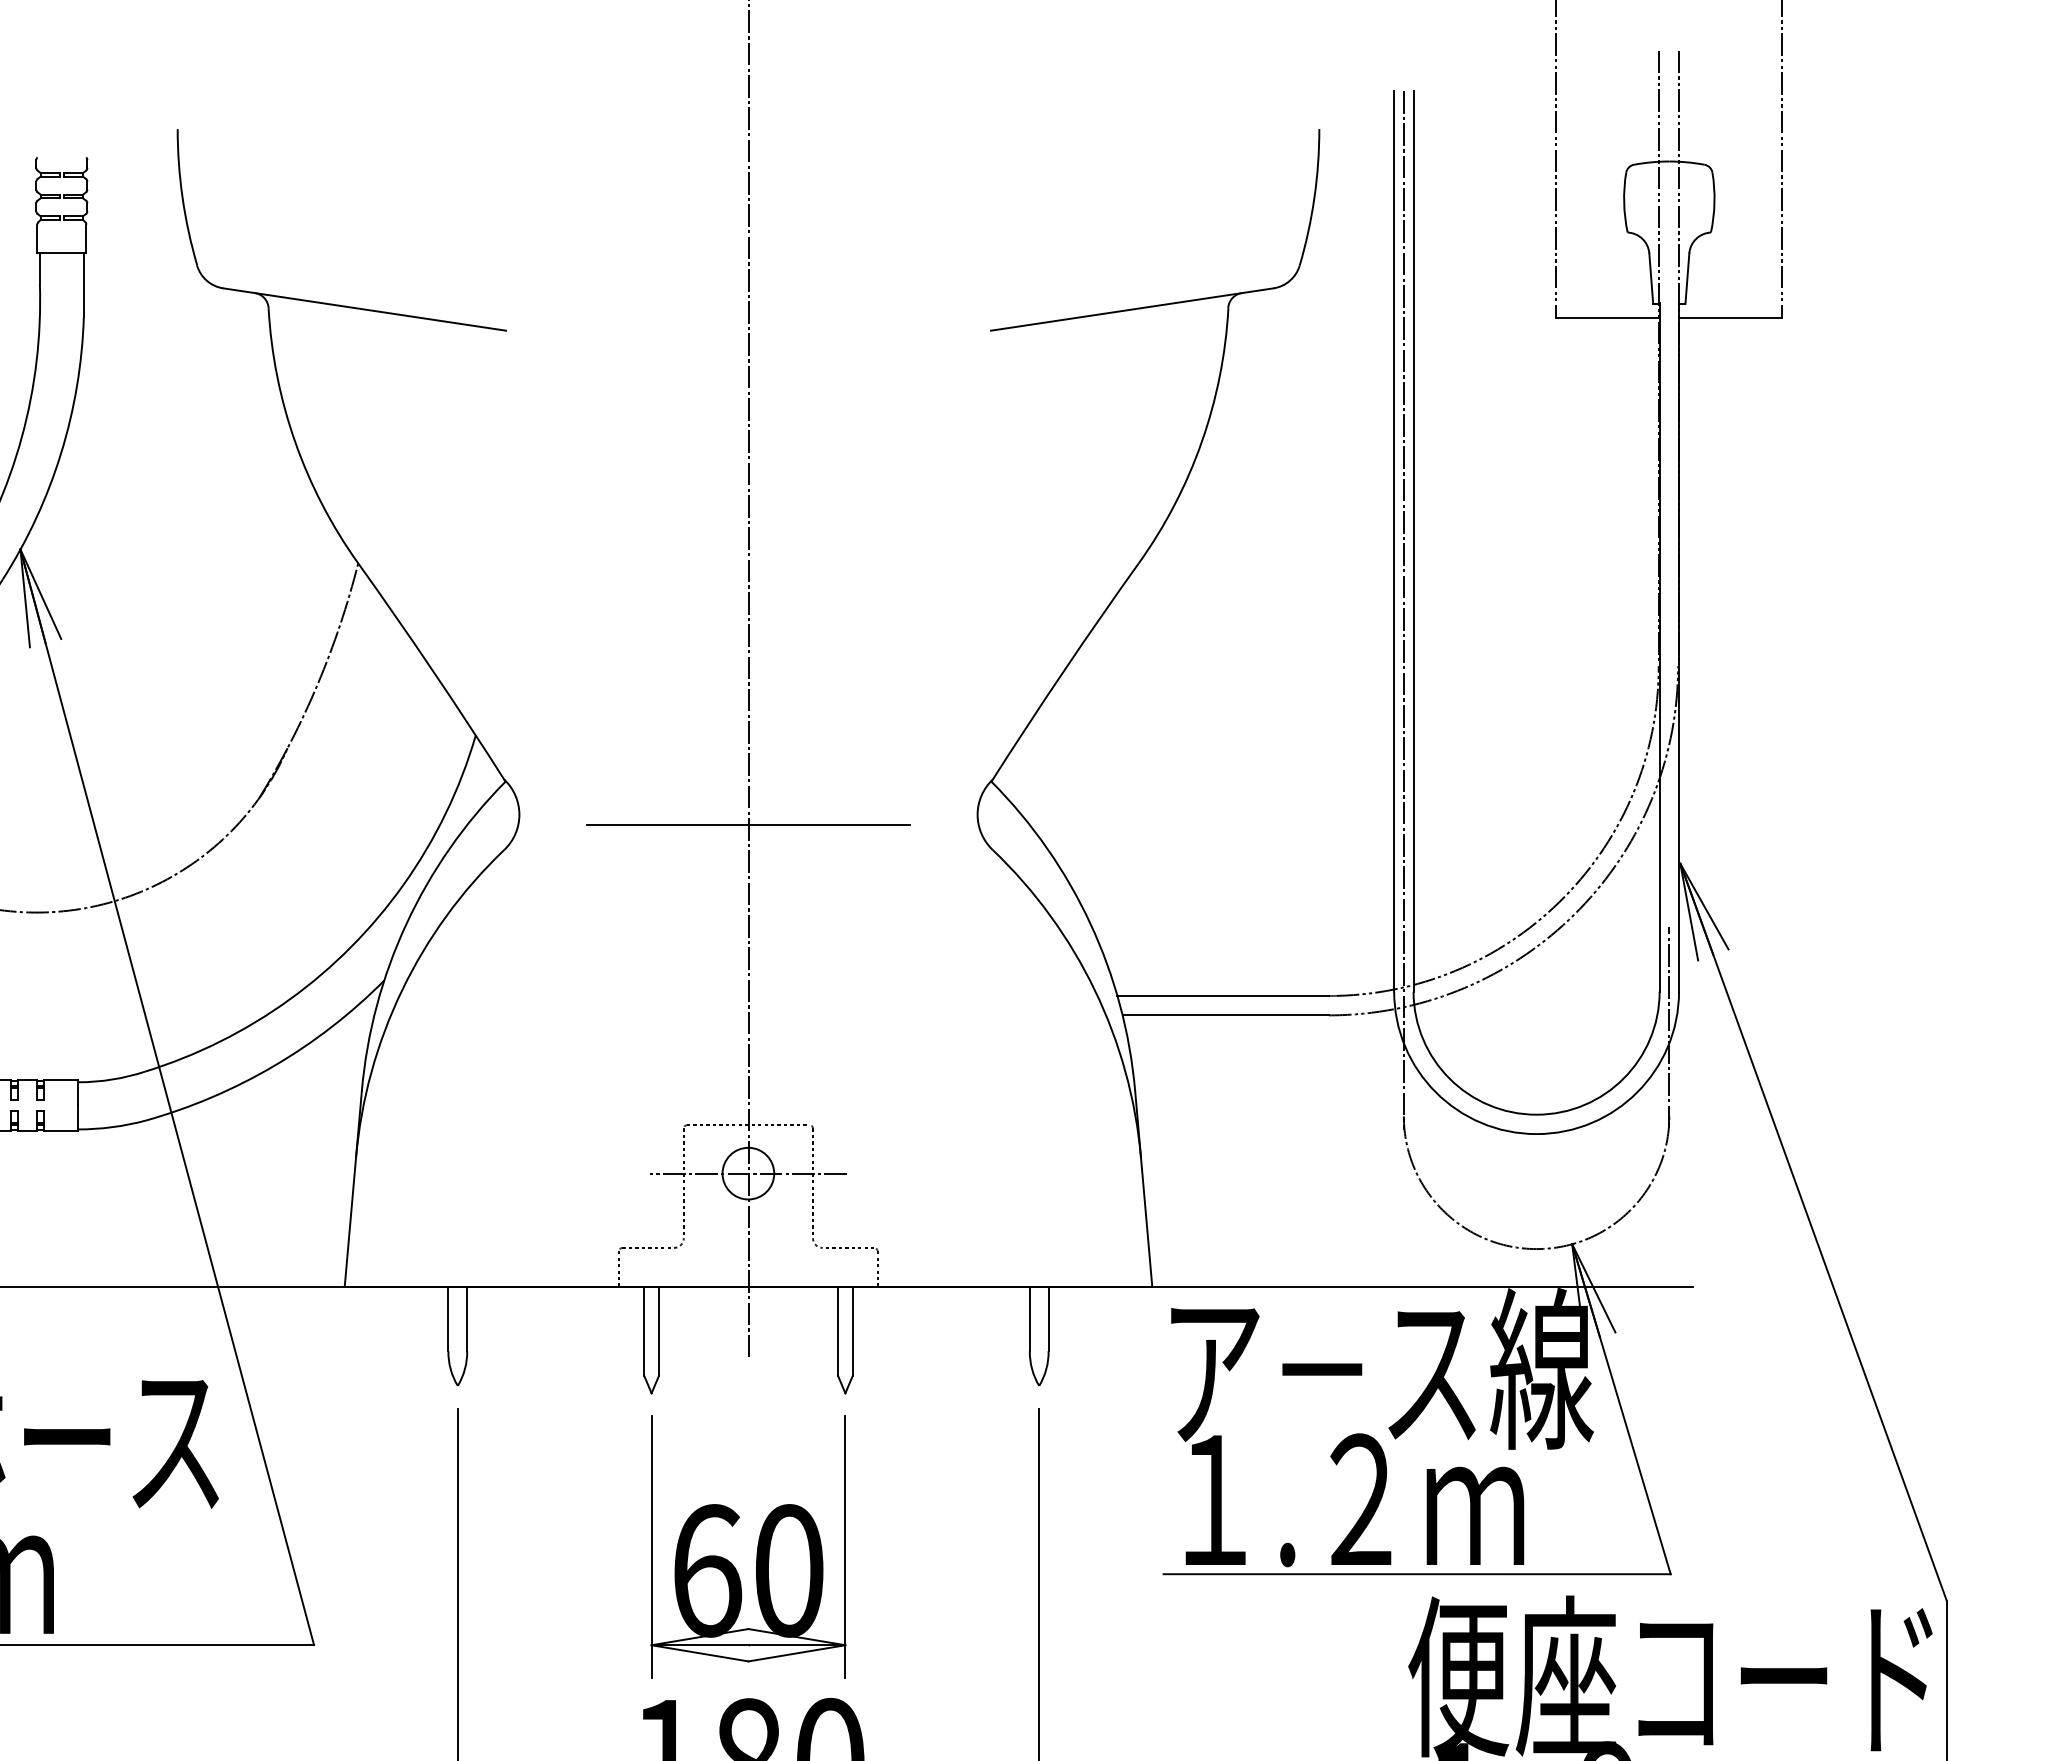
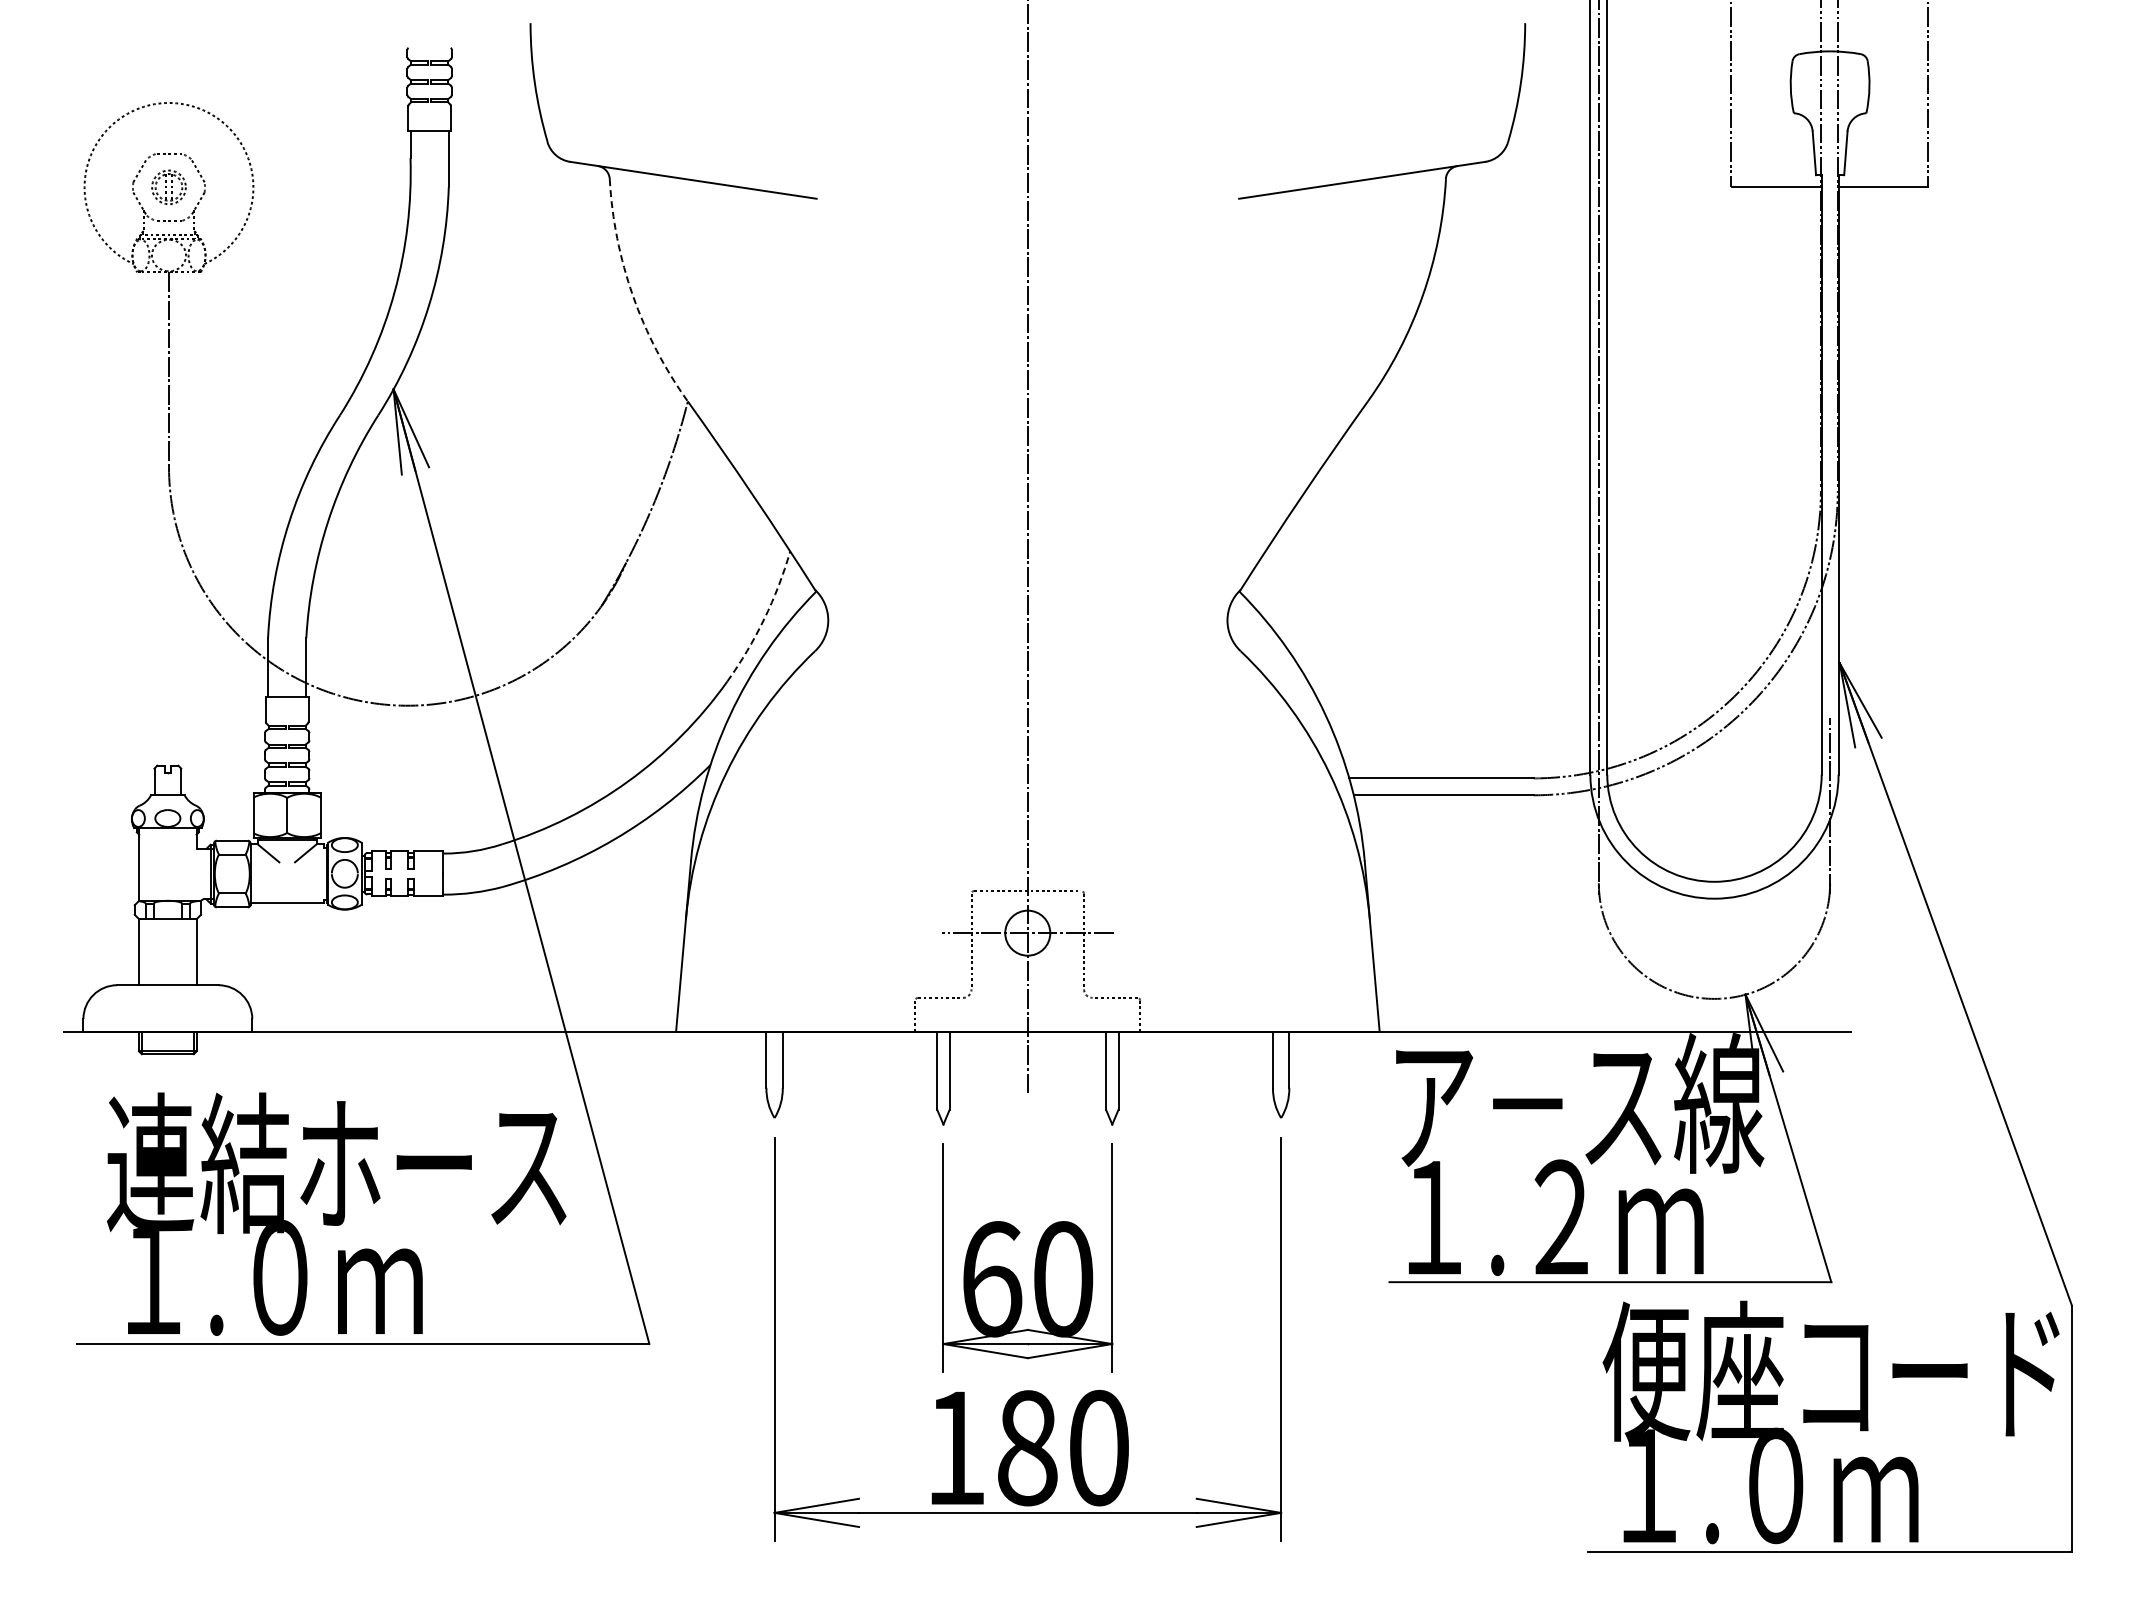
arc: (295, 441) -> (633, 295), solid -> dashed
arc: (446, 813) -> (764, 619), solid -> dashed
line: (748, 825) -> (1027, 629), removed

